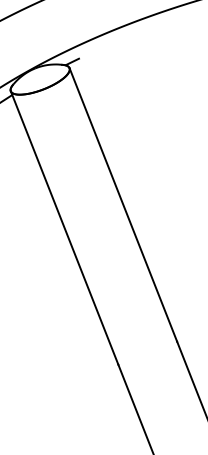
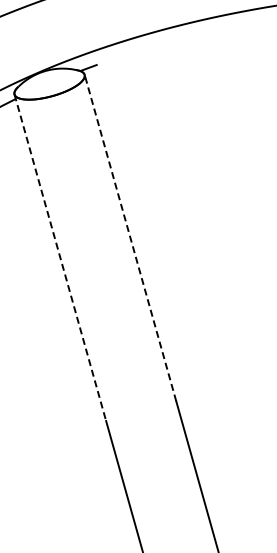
line: (123, 205) -> (130, 238), solid -> dashed
line: (64, 227) -> (60, 257), solid -> dashed

